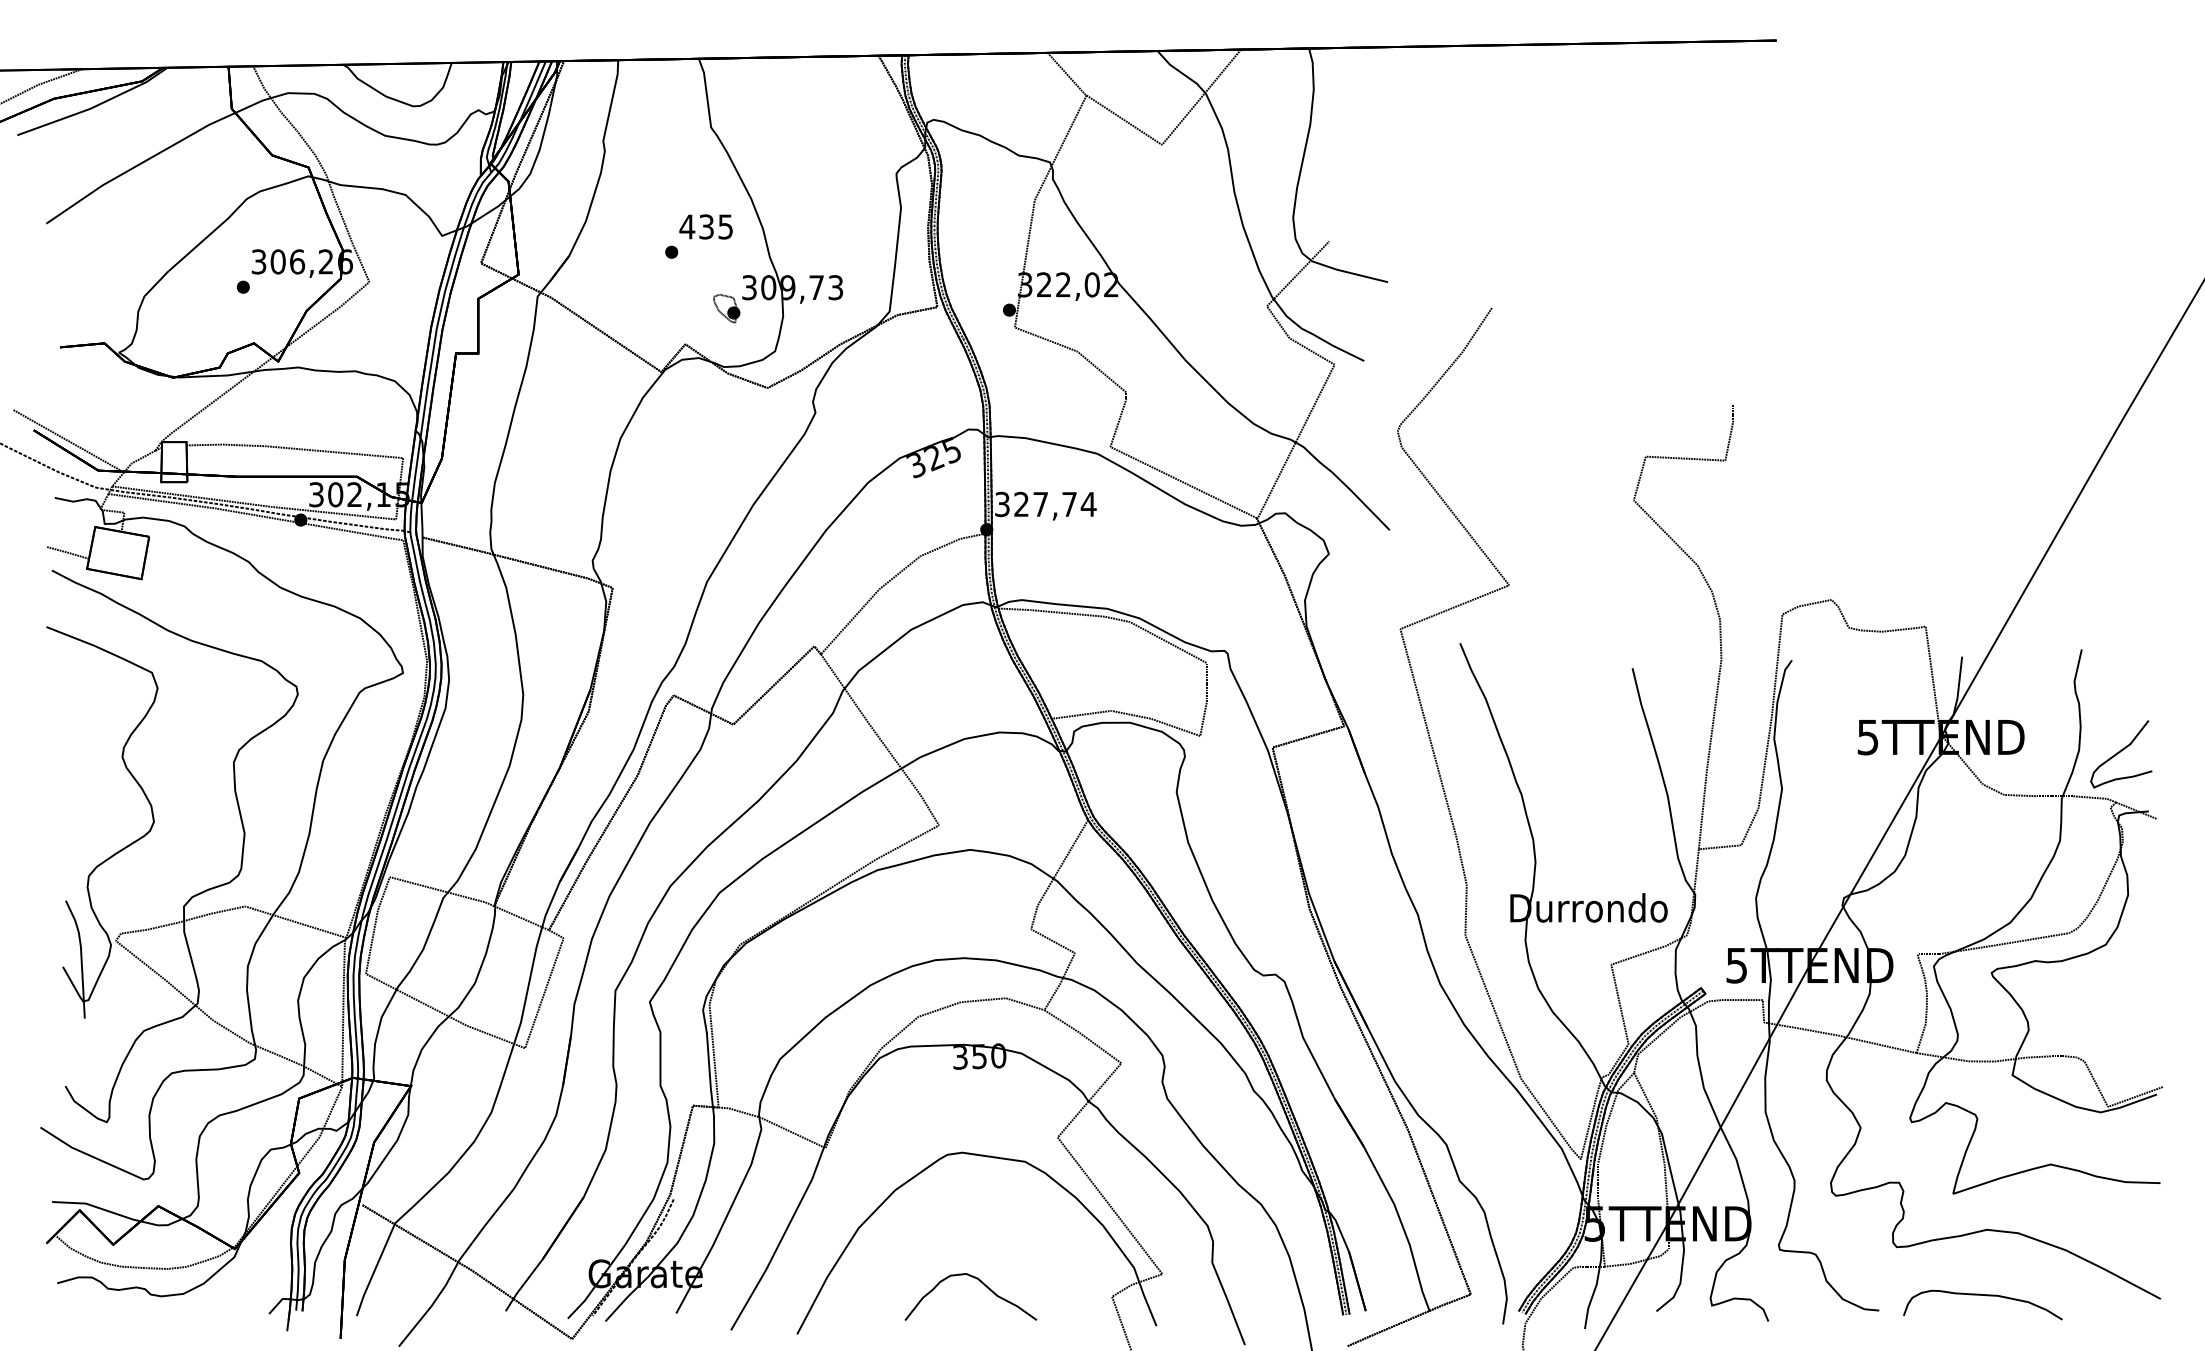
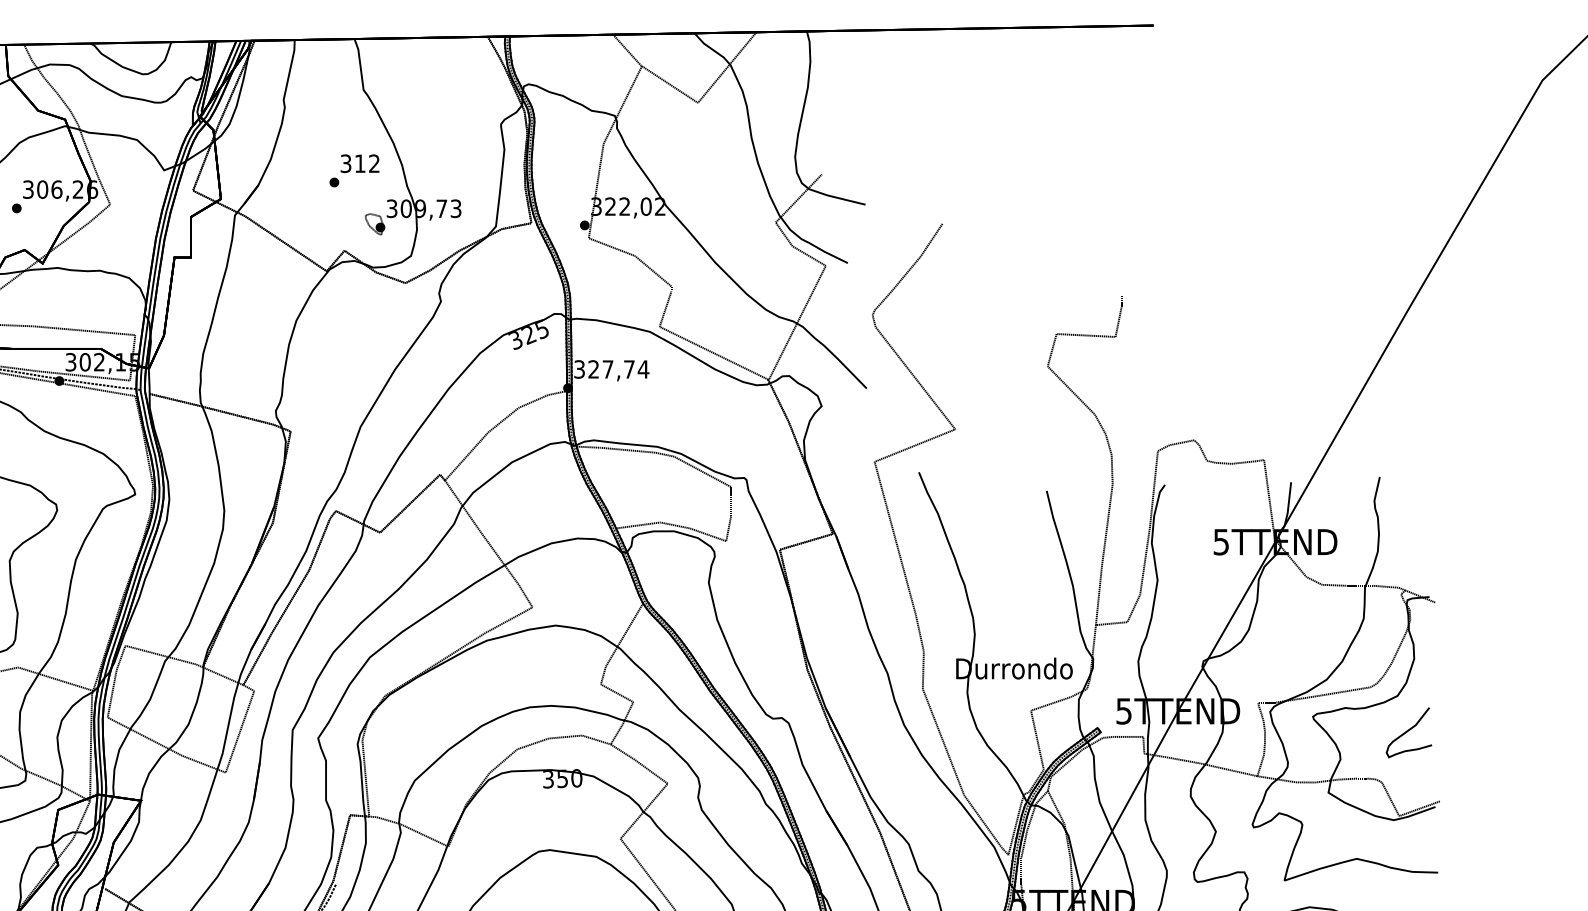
text: (705, 226) -> (359, 163), 435 -> 312
part: (2121, 754) -> (1409, 732), moved

